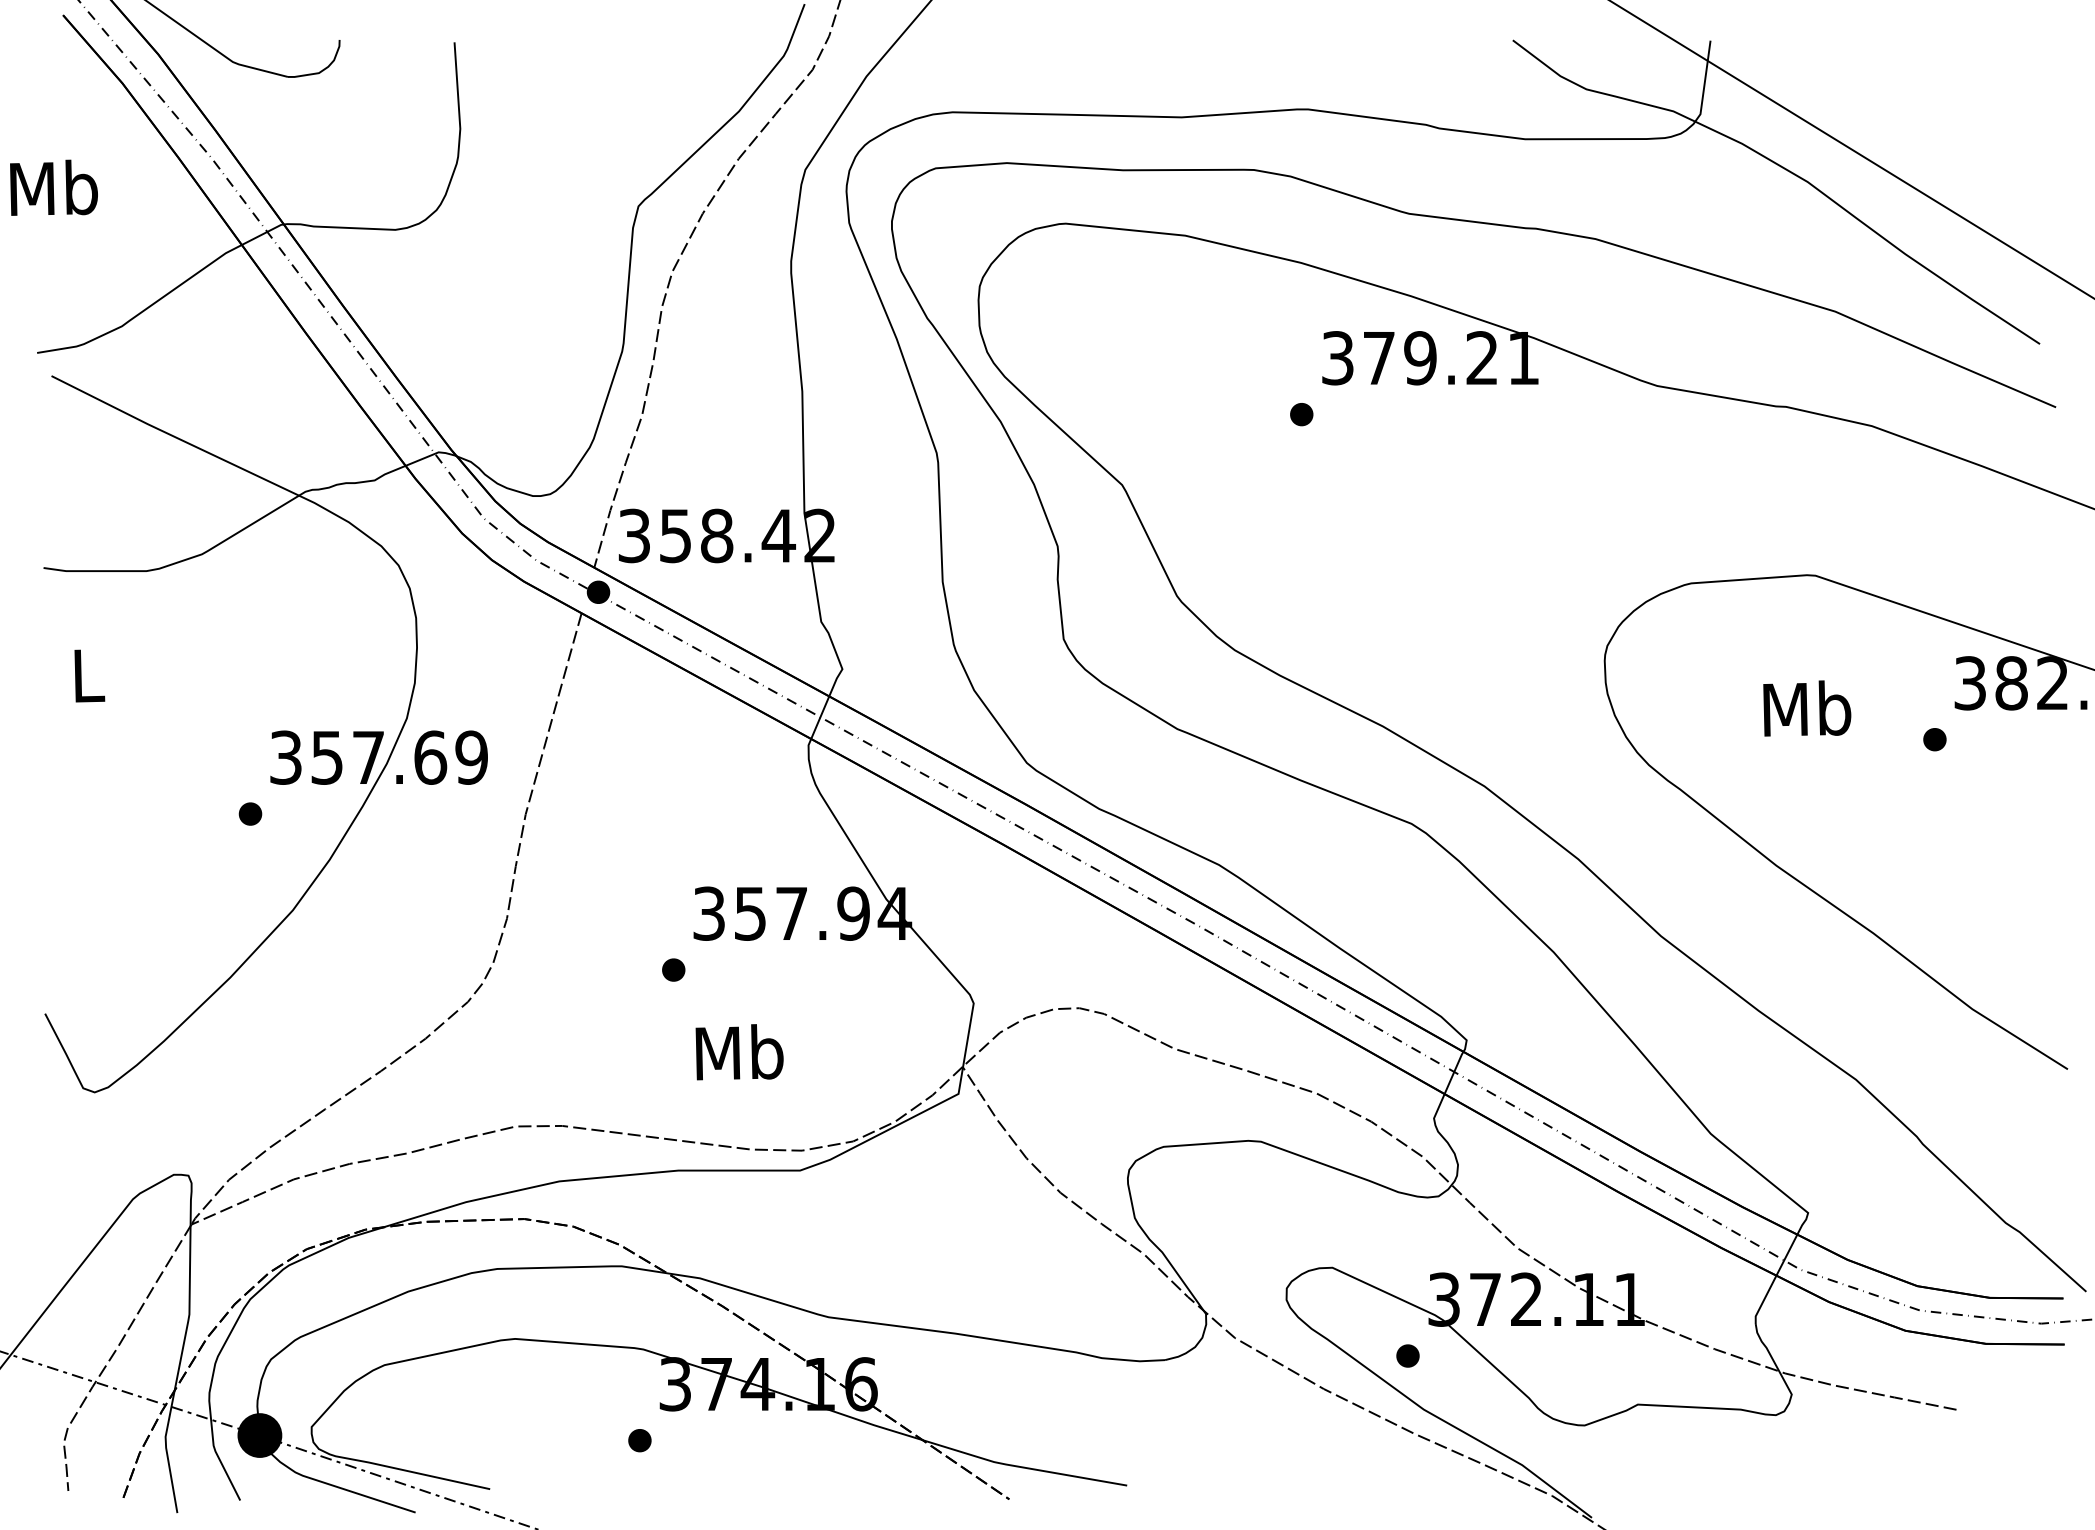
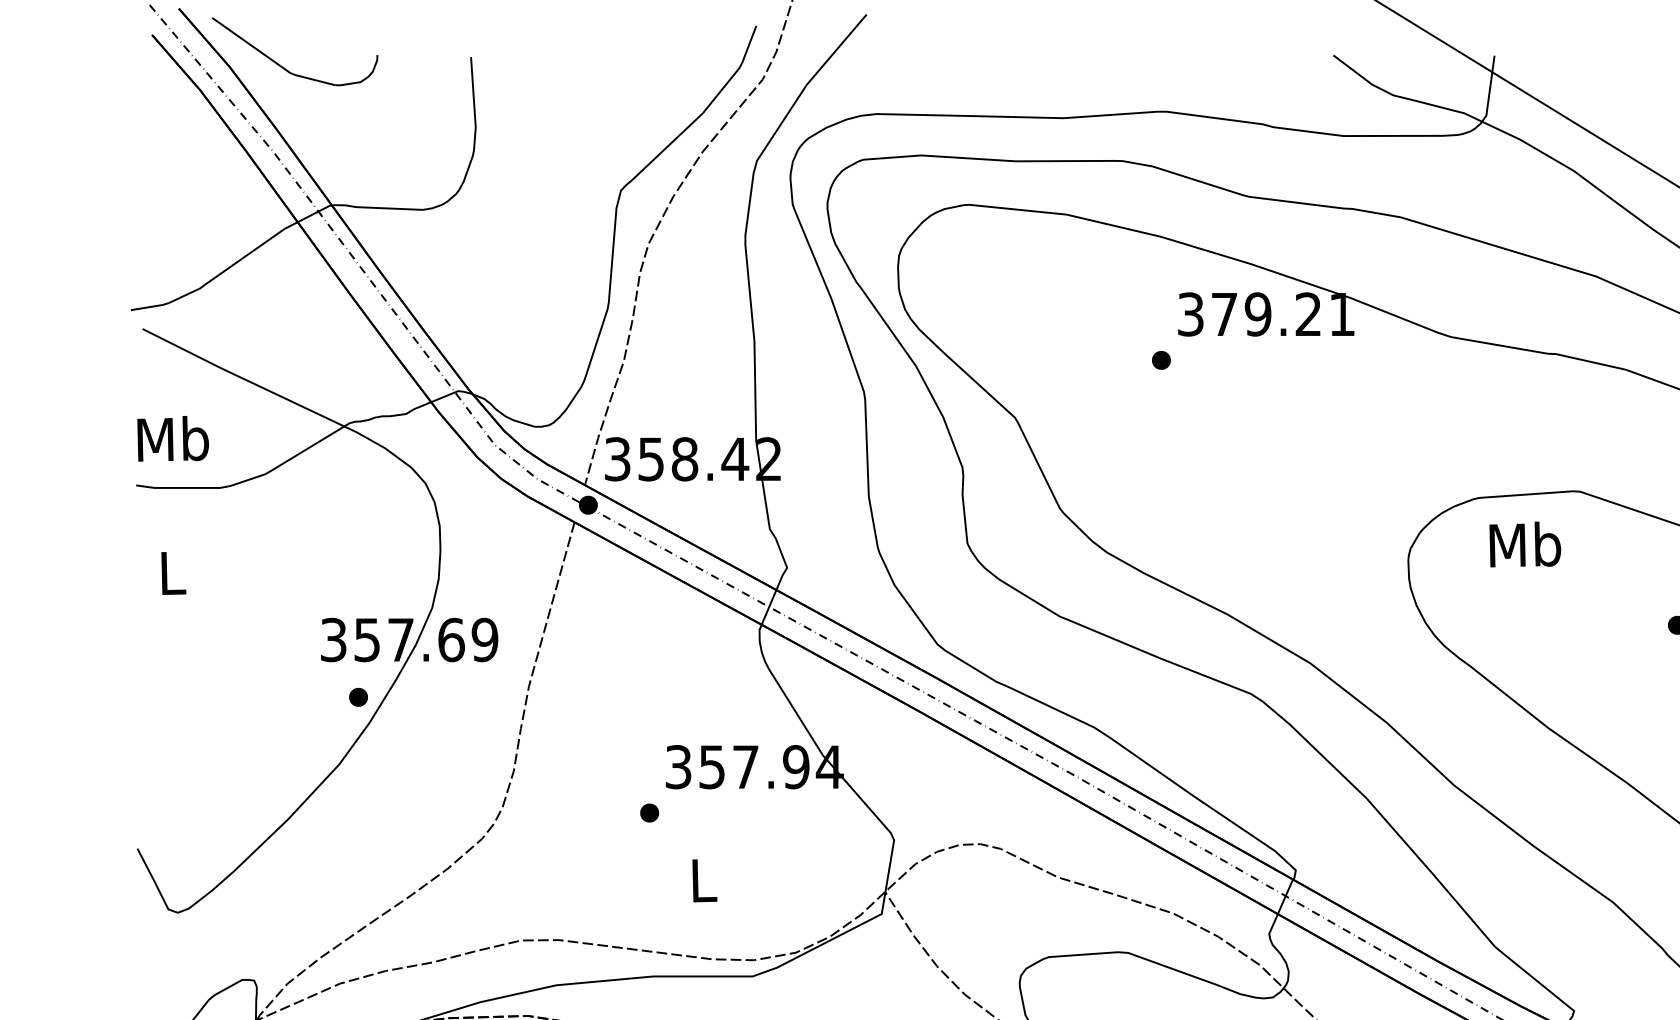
text: (53, 187) -> (172, 438), moved
text: (1807, 708) -> (1525, 544), moved
part: (250, 813) -> (358, 696), moved
text: (739, 1052) -> (703, 880), Mb -> L

